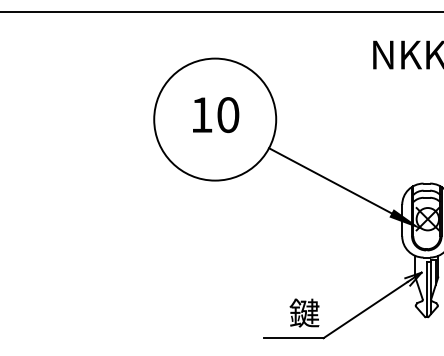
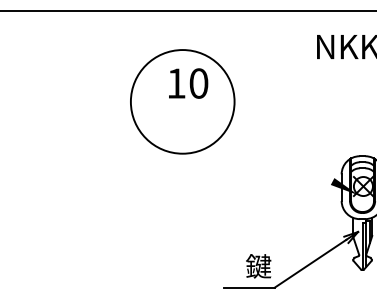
text: (216, 115) -> (188, 83), moved
line: (330, 180) -> (280, 153), removed

